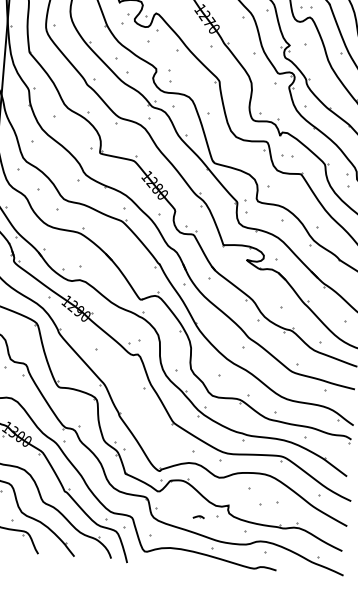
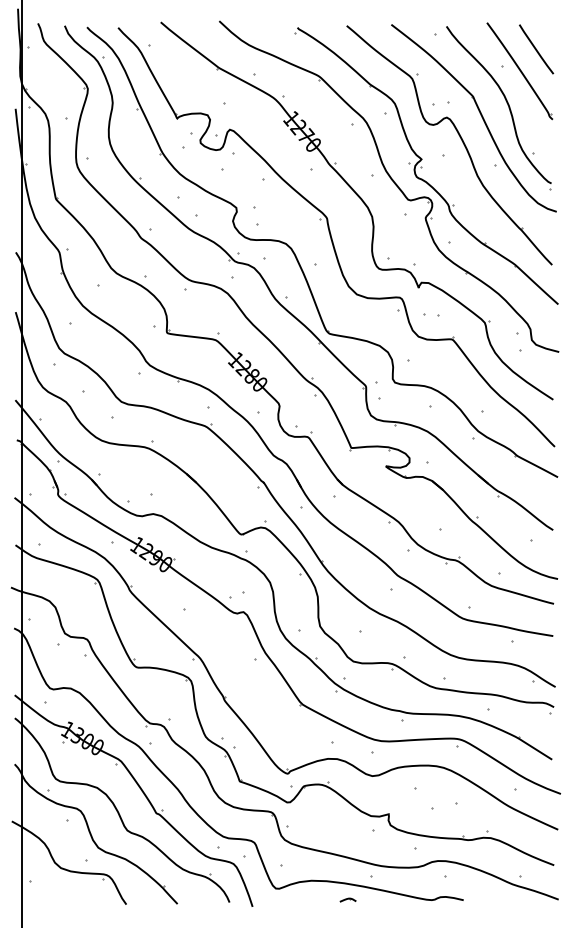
part: (198, 516) -> (347, 899), moved

